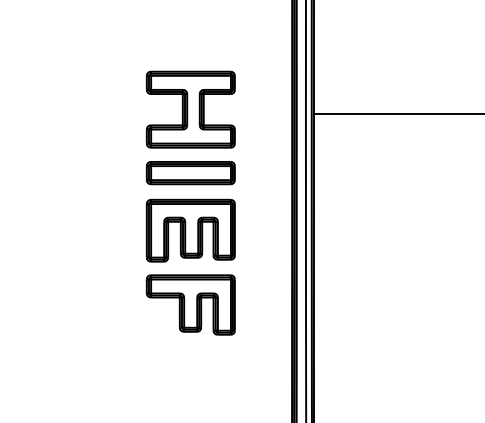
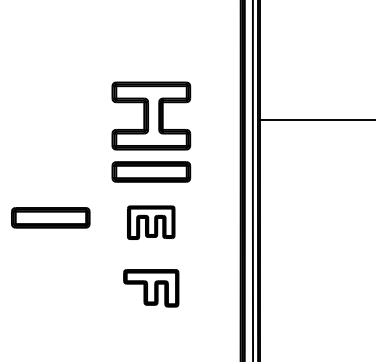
part: (76, 225) -> (50, 218), added
part: (190, 230) -> (151, 222), size x0.6
part: (190, 304) -> (151, 287), size x0.7

